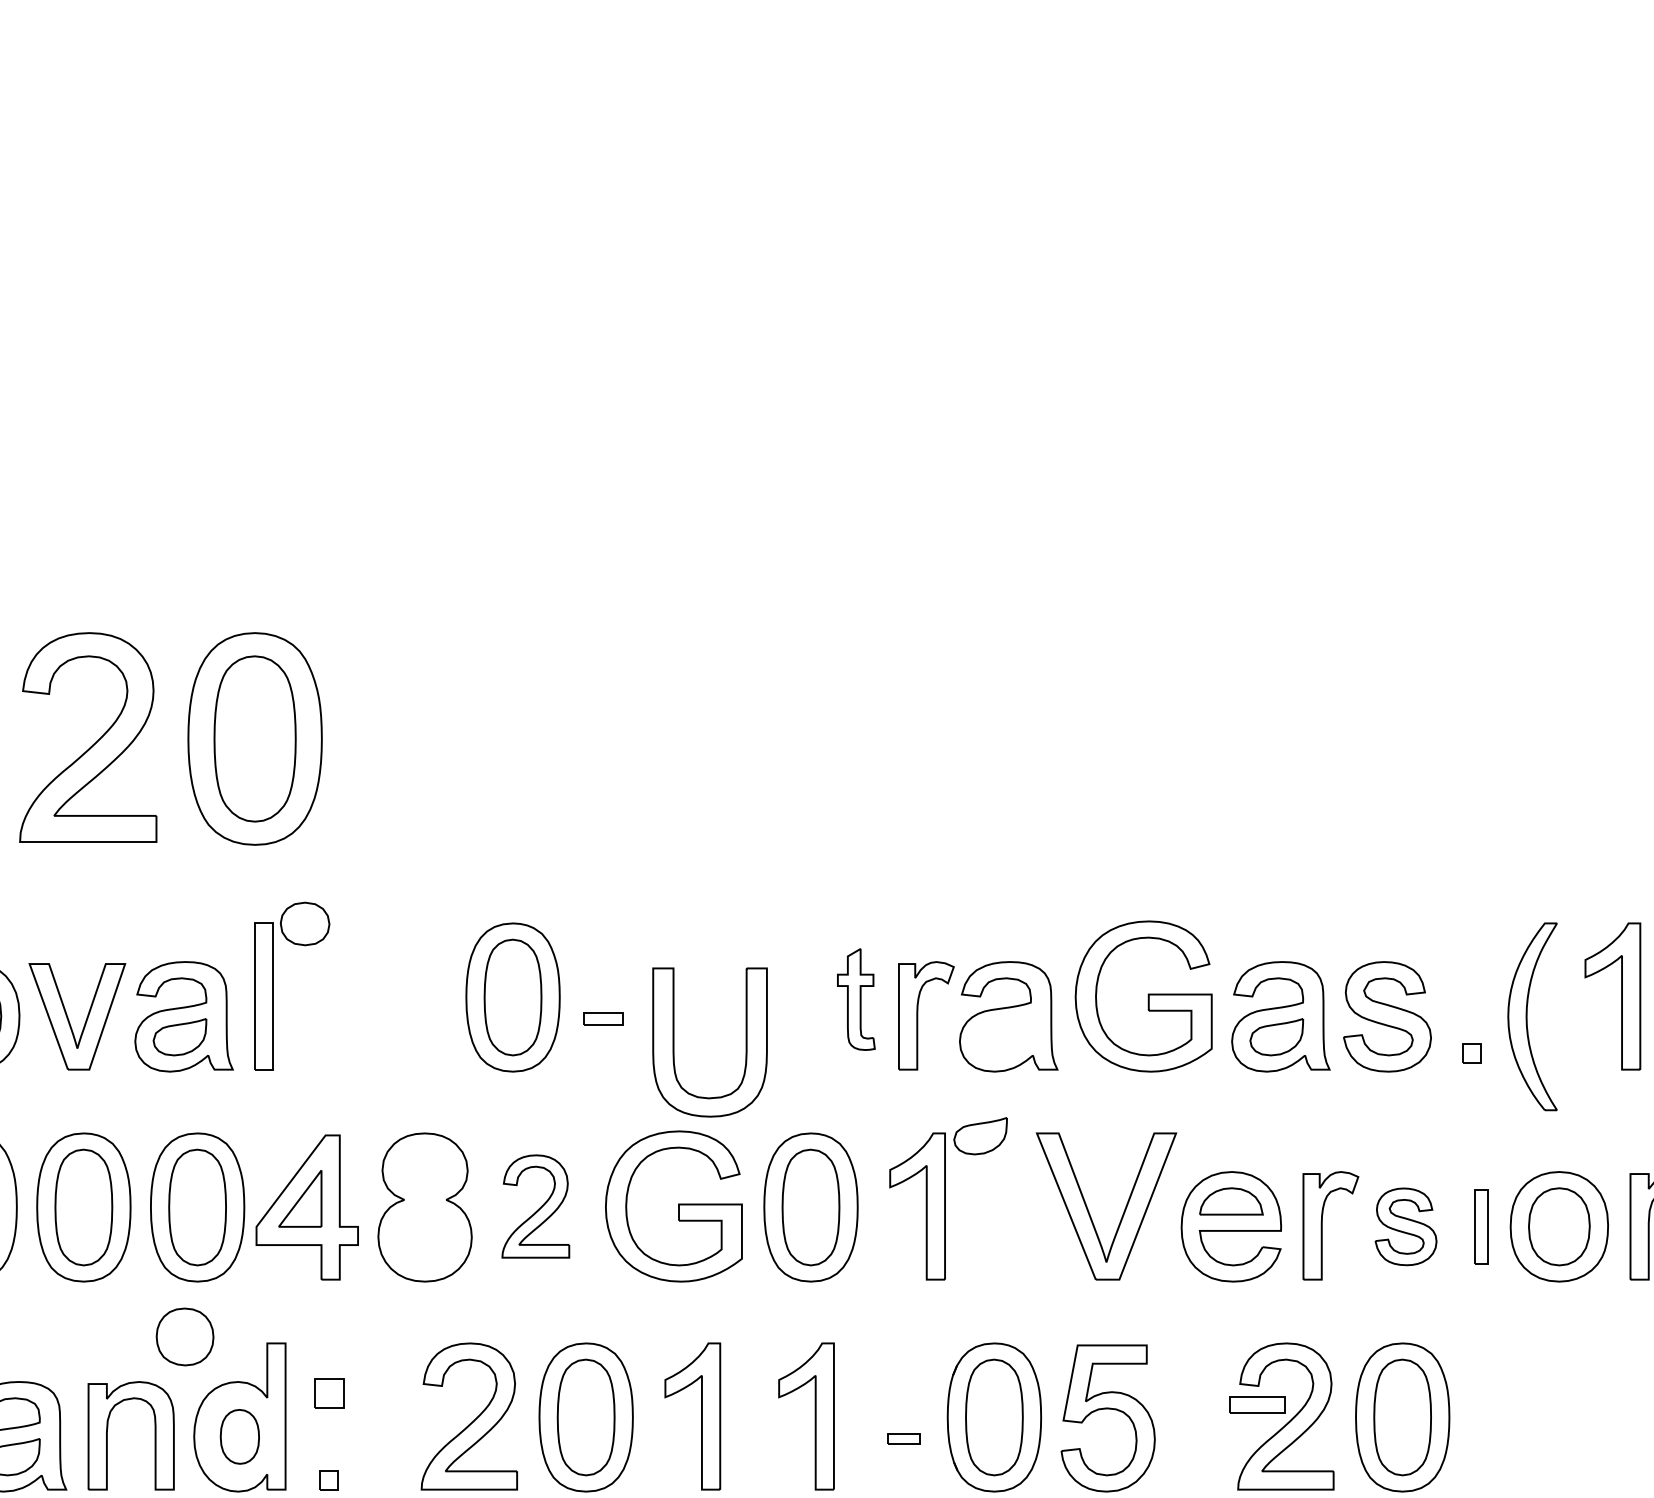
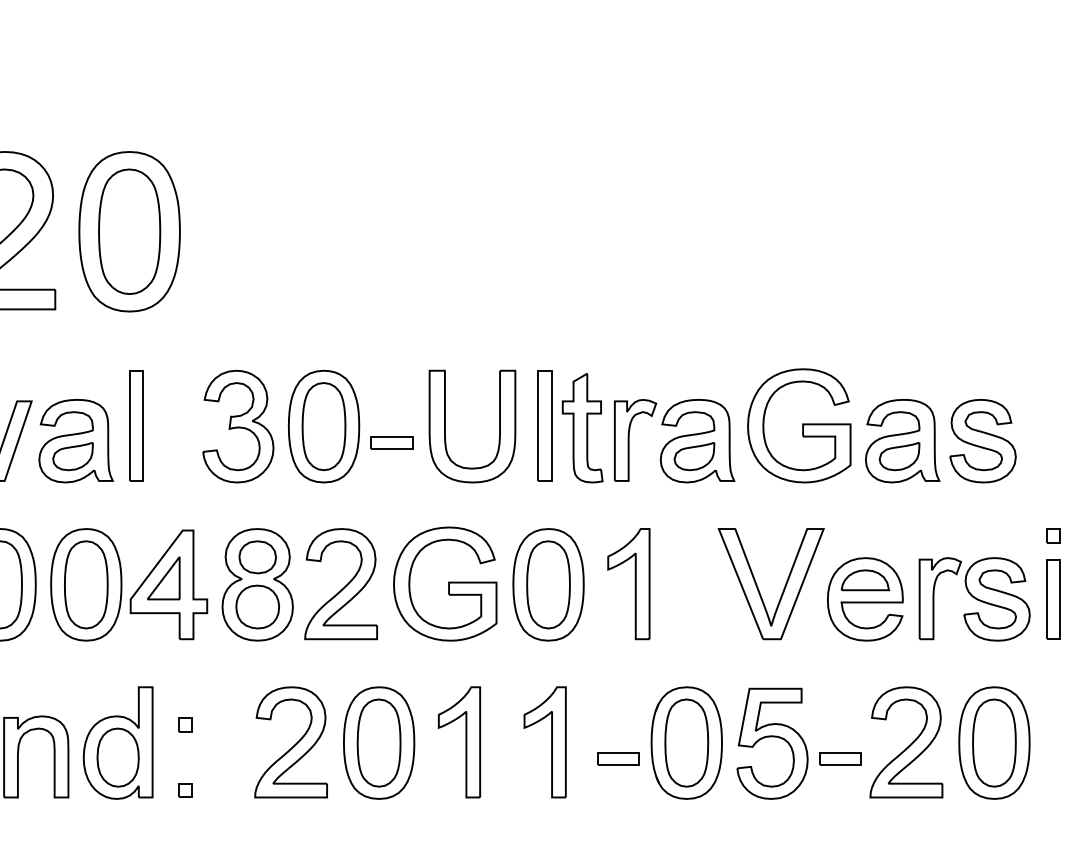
part: (304, 923) -> (257, 556), moved
part: (806, 996) -> (545, 425), added
part: (398, 997) -> (237, 426), added
part: (856, 999) -> (582, 428), size x1.43
part: (603, 1018) -> (392, 442), size x1.43
part: (674, 1042) -> (445, 426), moved
part: (1471, 1053) -> (1053, 535), moved
part: (980, 1136) -> (694, 456), moved
part: (535, 1206) -> (340, 584), size x1.43
part: (1405, 1226) -> (996, 599), size x1.43
part: (1480, 1226) -> (1053, 599), size x1.43
part: (184, 1336) -> (257, 606), moved
part: (328, 1392) -> (184, 724), size x0.62
part: (1257, 1404) -> (840, 758), moved
part: (239, 1436) -> (117, 757), size x1.43
part: (903, 1438) -> (618, 758), size x1.67

